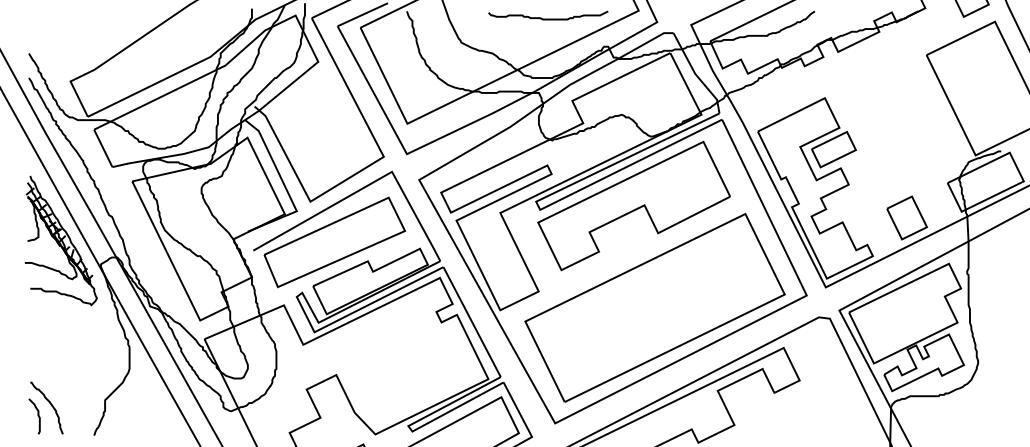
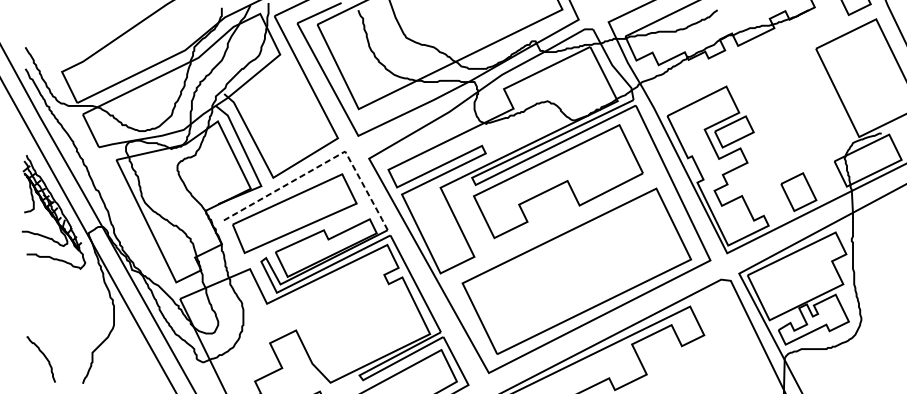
curve: (548, 18) -> (483, 16), removed
line: (367, 185) -> (323, 163), solid -> dashed
curve: (37, 415) -> (32, 366), removed

